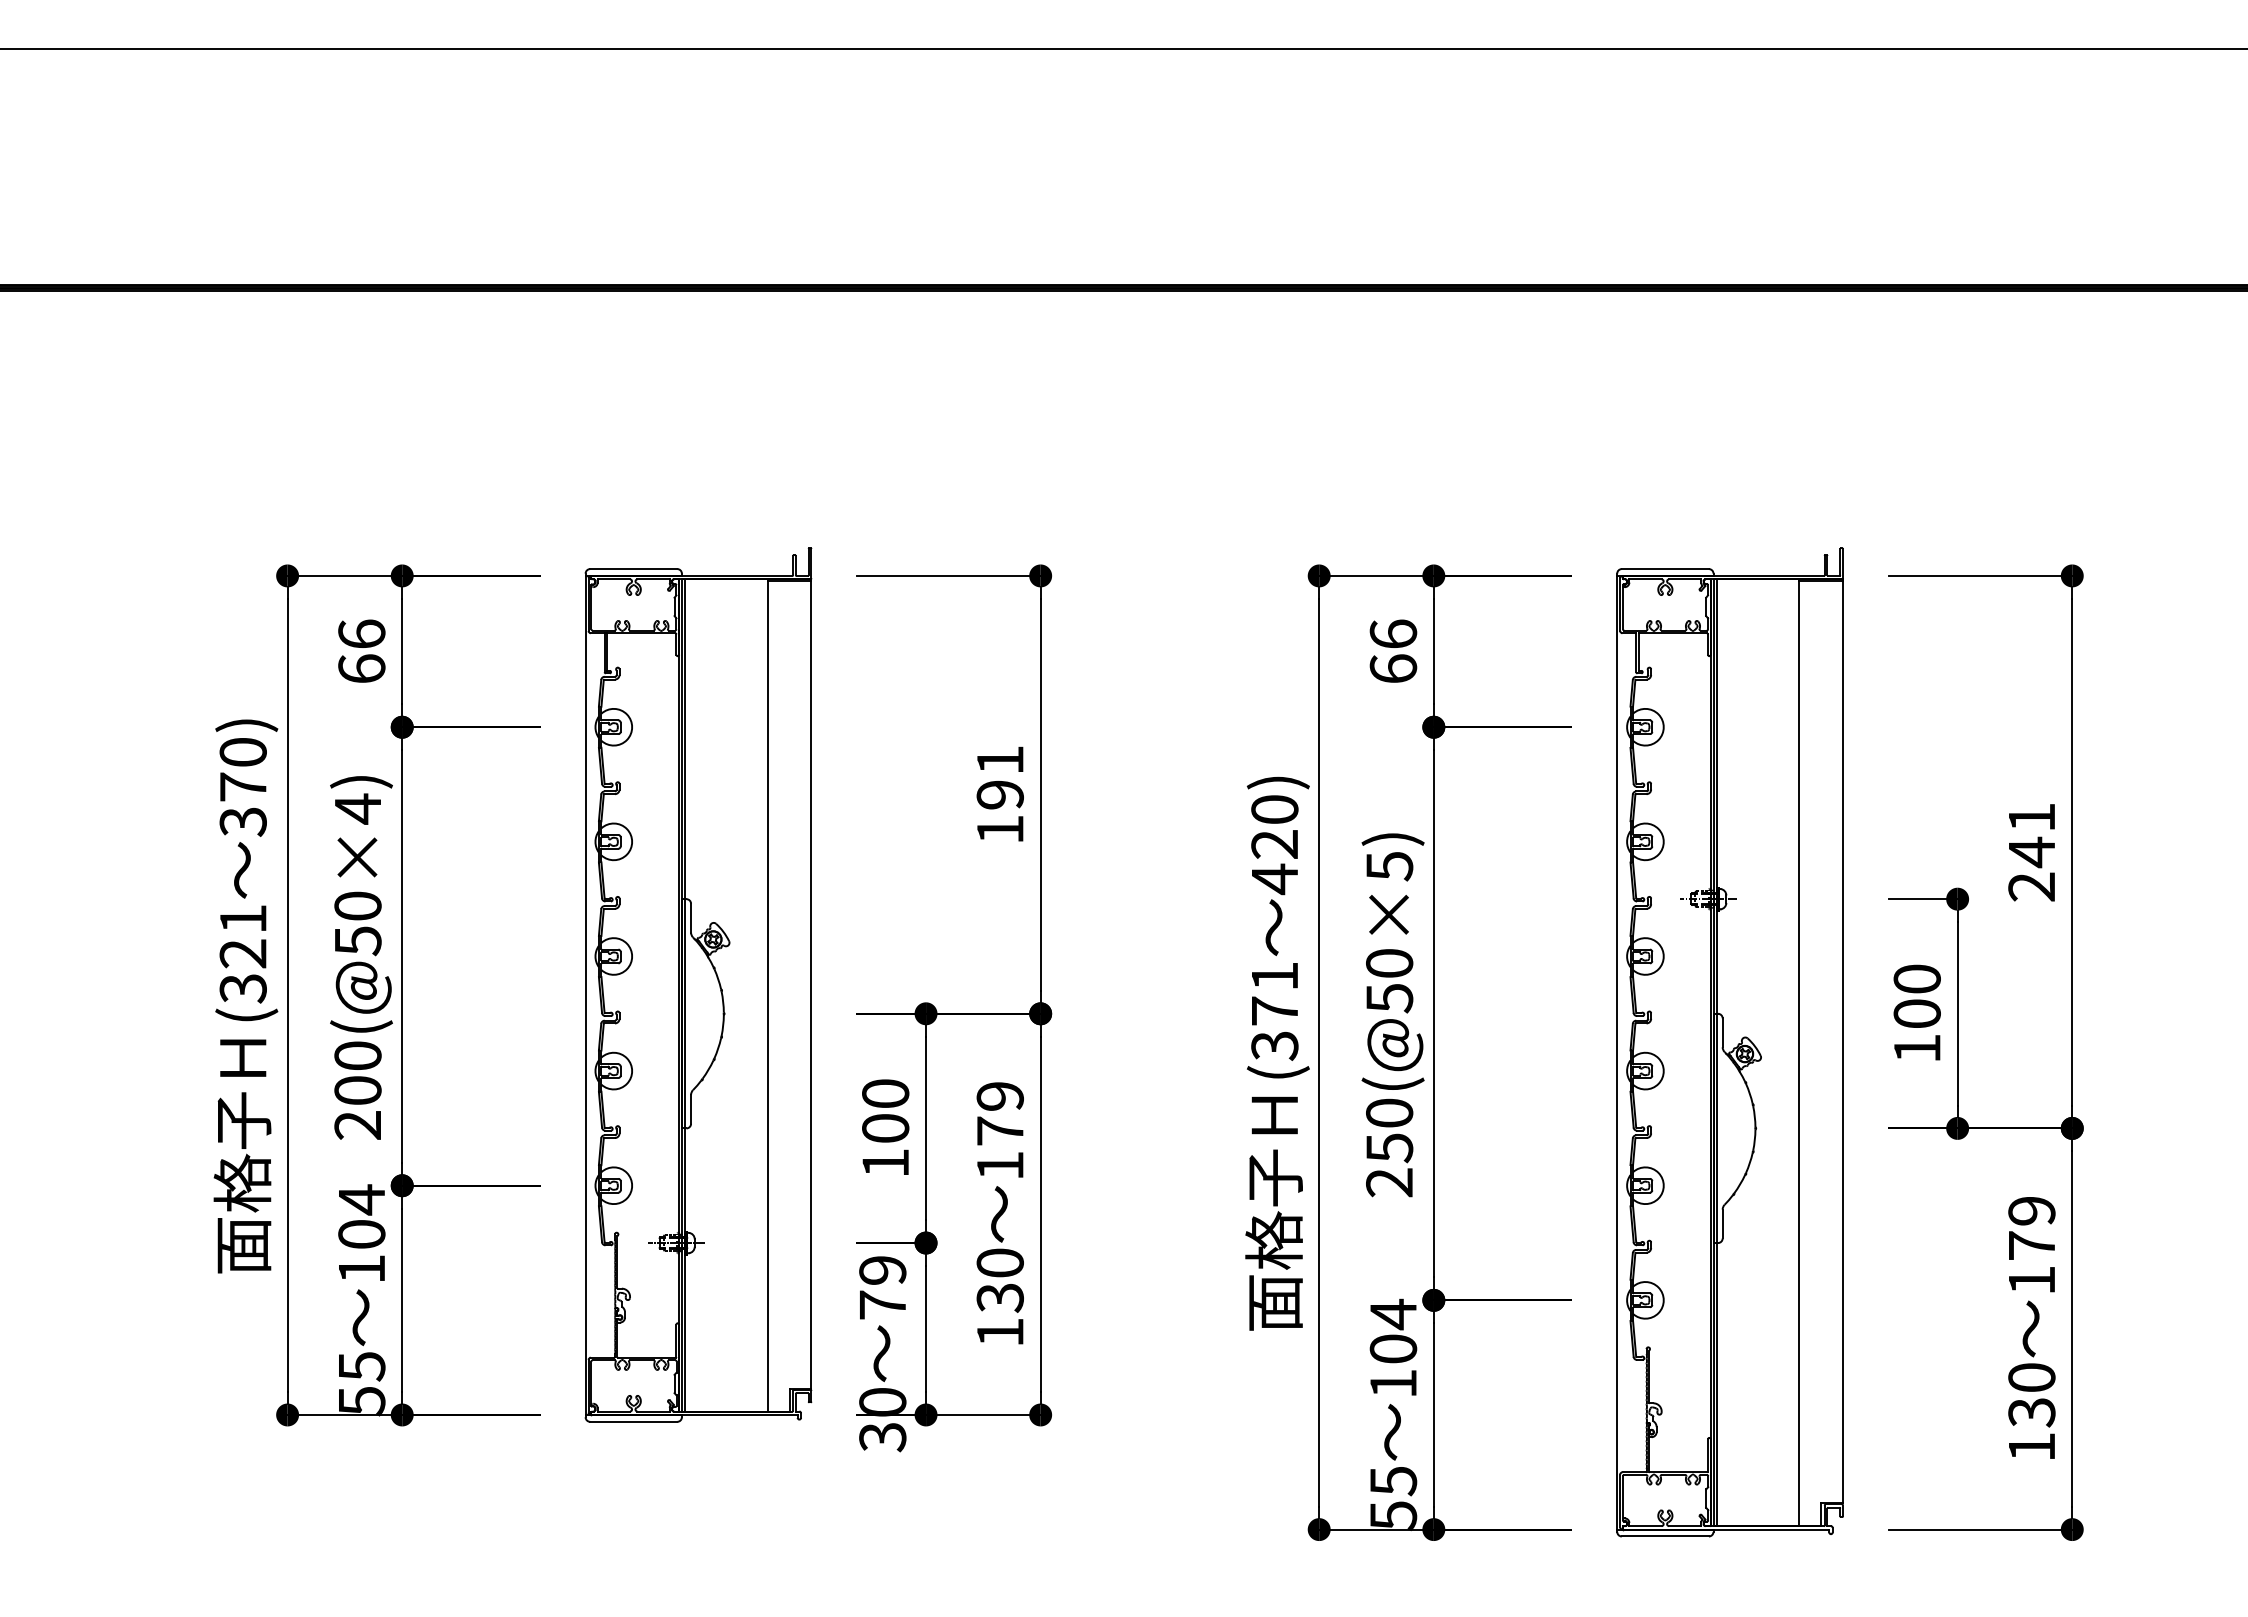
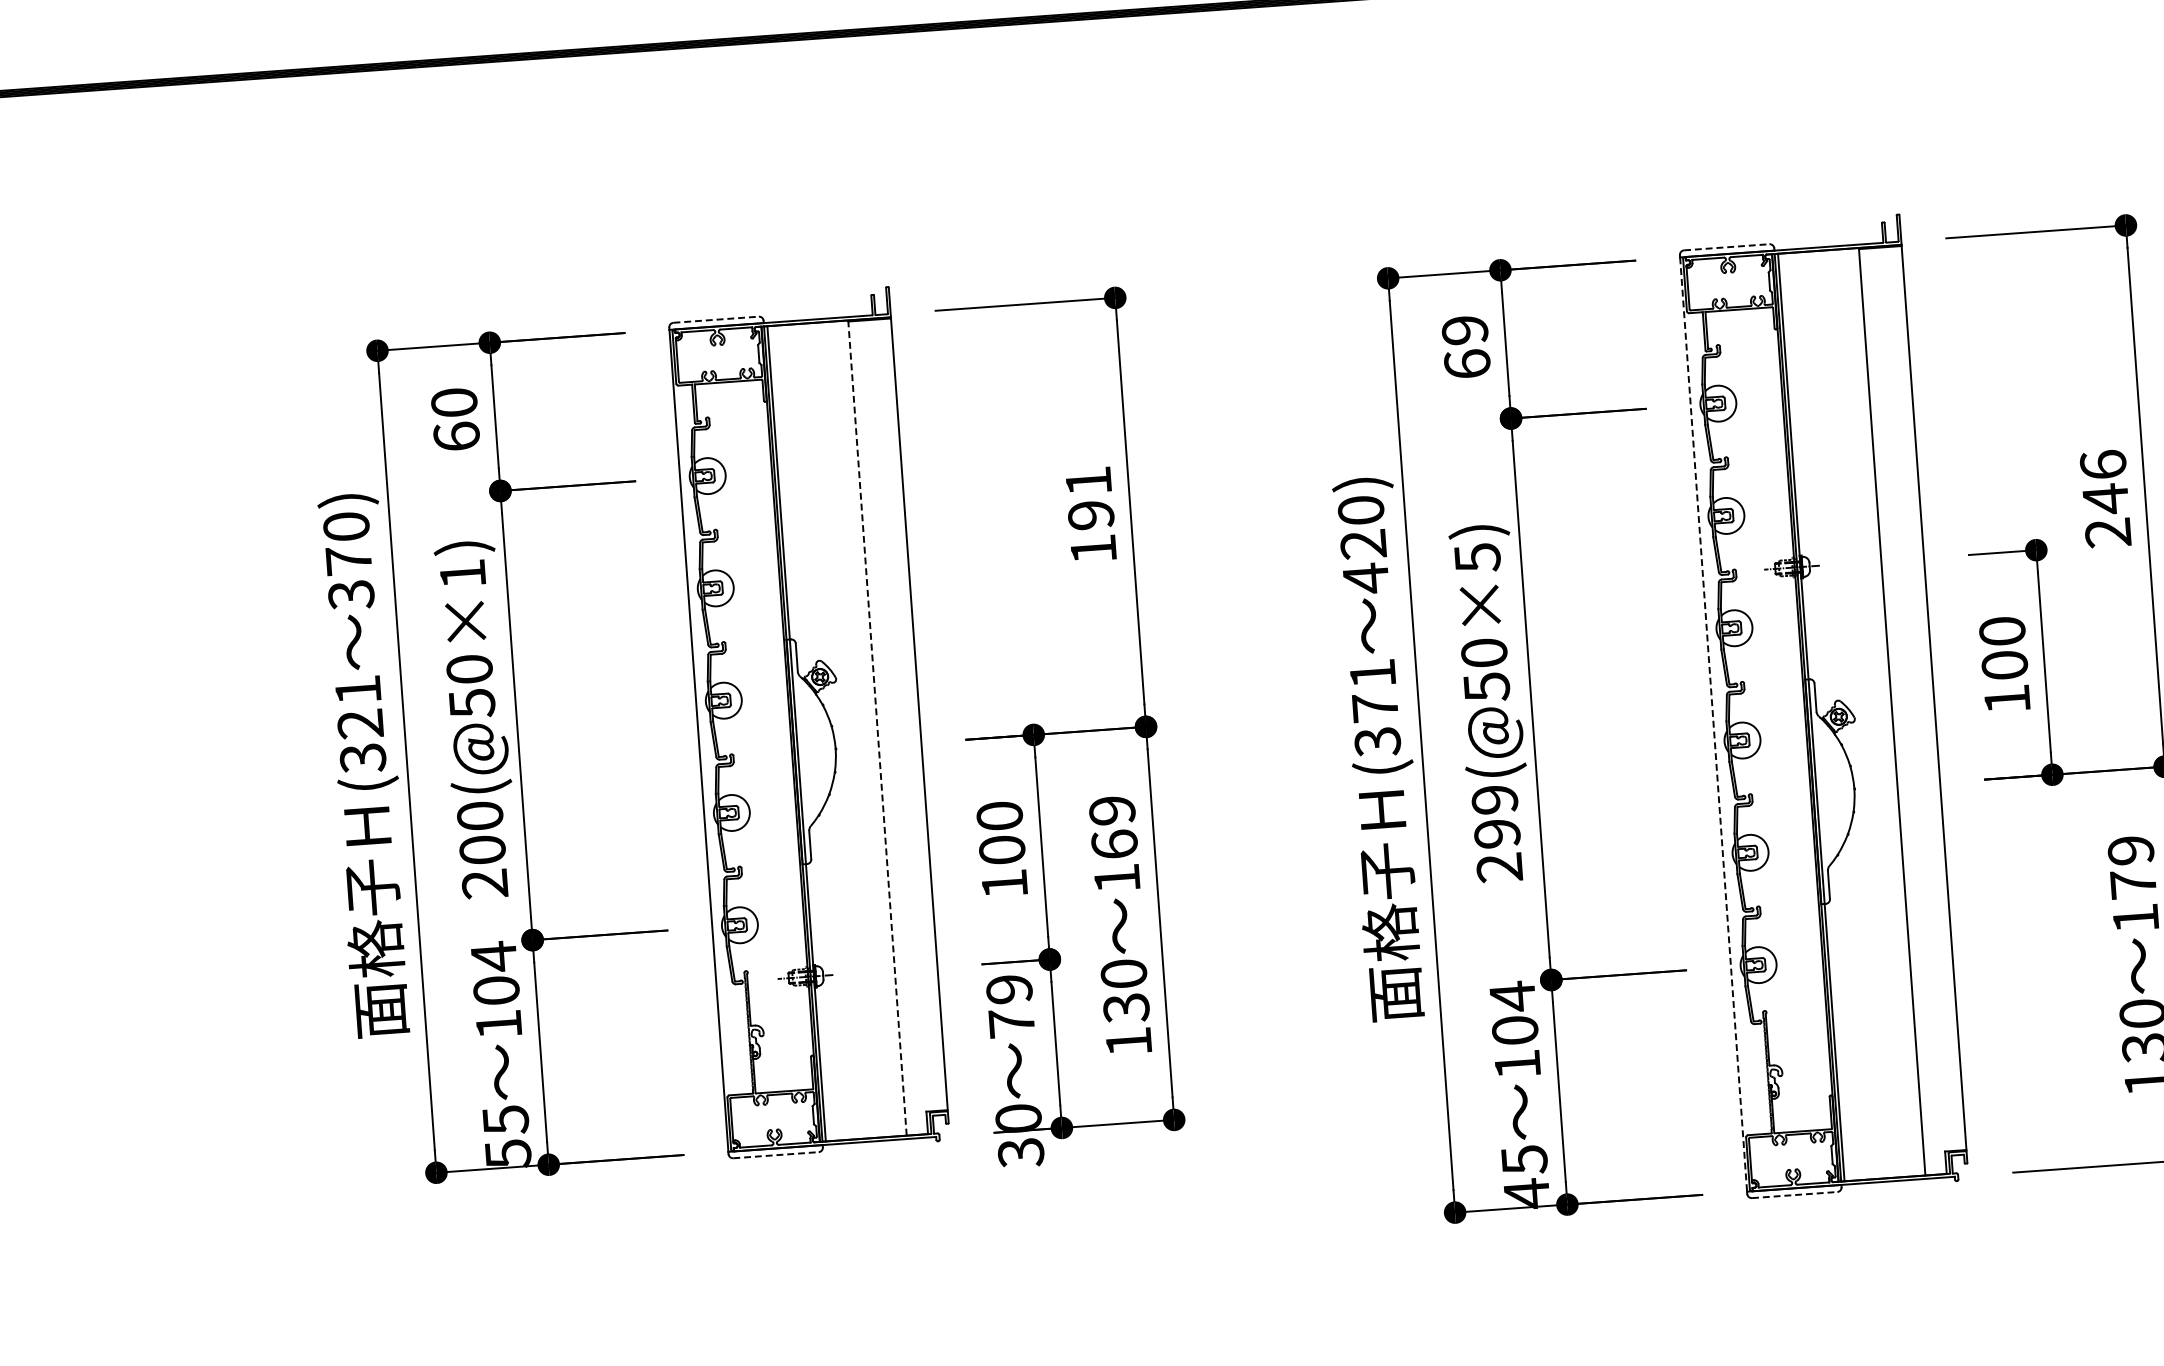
line: (633, 569) -> (715, 320), solid -> dashed
line: (1665, 569) -> (1726, 247), solid -> dashed
text: (361, 633) -> (453, 401), 66 -> 60
text: (1393, 633) -> (1464, 329), 66 -> 69
text: (357, 808) -> (462, 573), 200(@50×4) -> 200(@50×1)
text: (2031, 816) -> (2102, 463), 241 -> 246
line: (767, 995) -> (877, 728), solid -> dashed
line: (1617, 1052) -> (1713, 724), solid -> dashed
text: (999, 1130) -> (1113, 844), 179 -> 169
text: (1389, 1130) -> (1495, 816), 250(@50×5) -> 299(@50×5)
line: (633, 1421) -> (775, 1154), solid -> dashed
text: (1393, 1515) -> (1526, 1193), 55 -> 45
line: (1665, 1536) -> (1794, 1195), solid -> dashed

